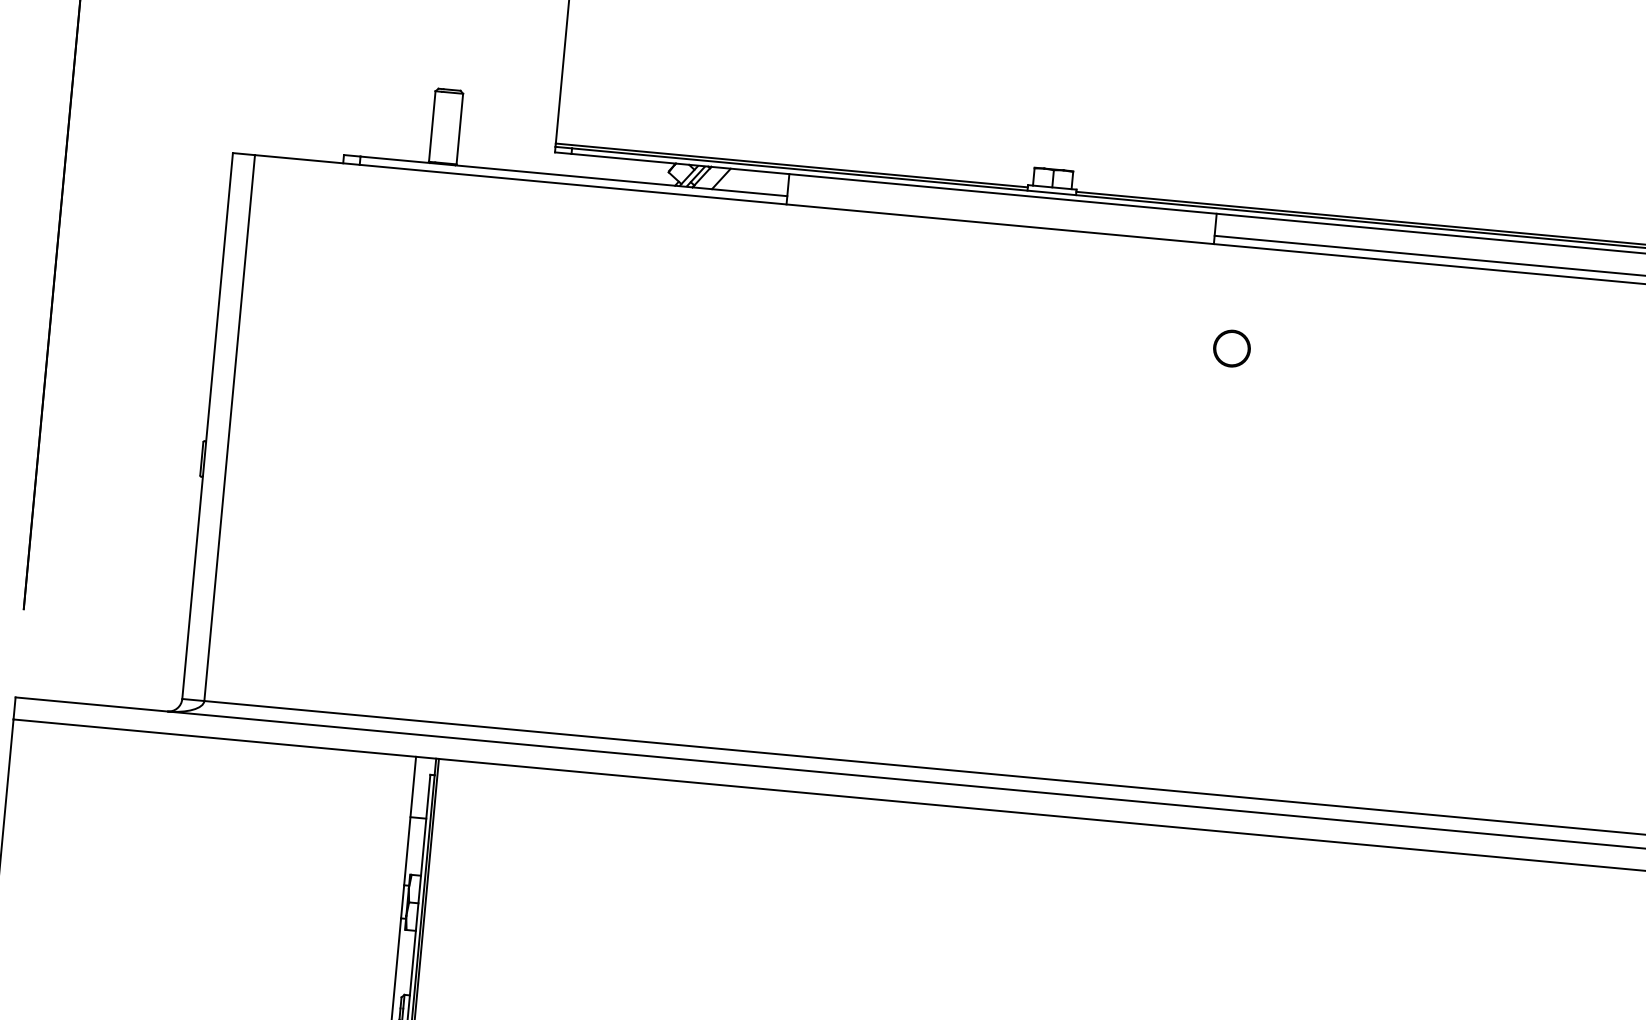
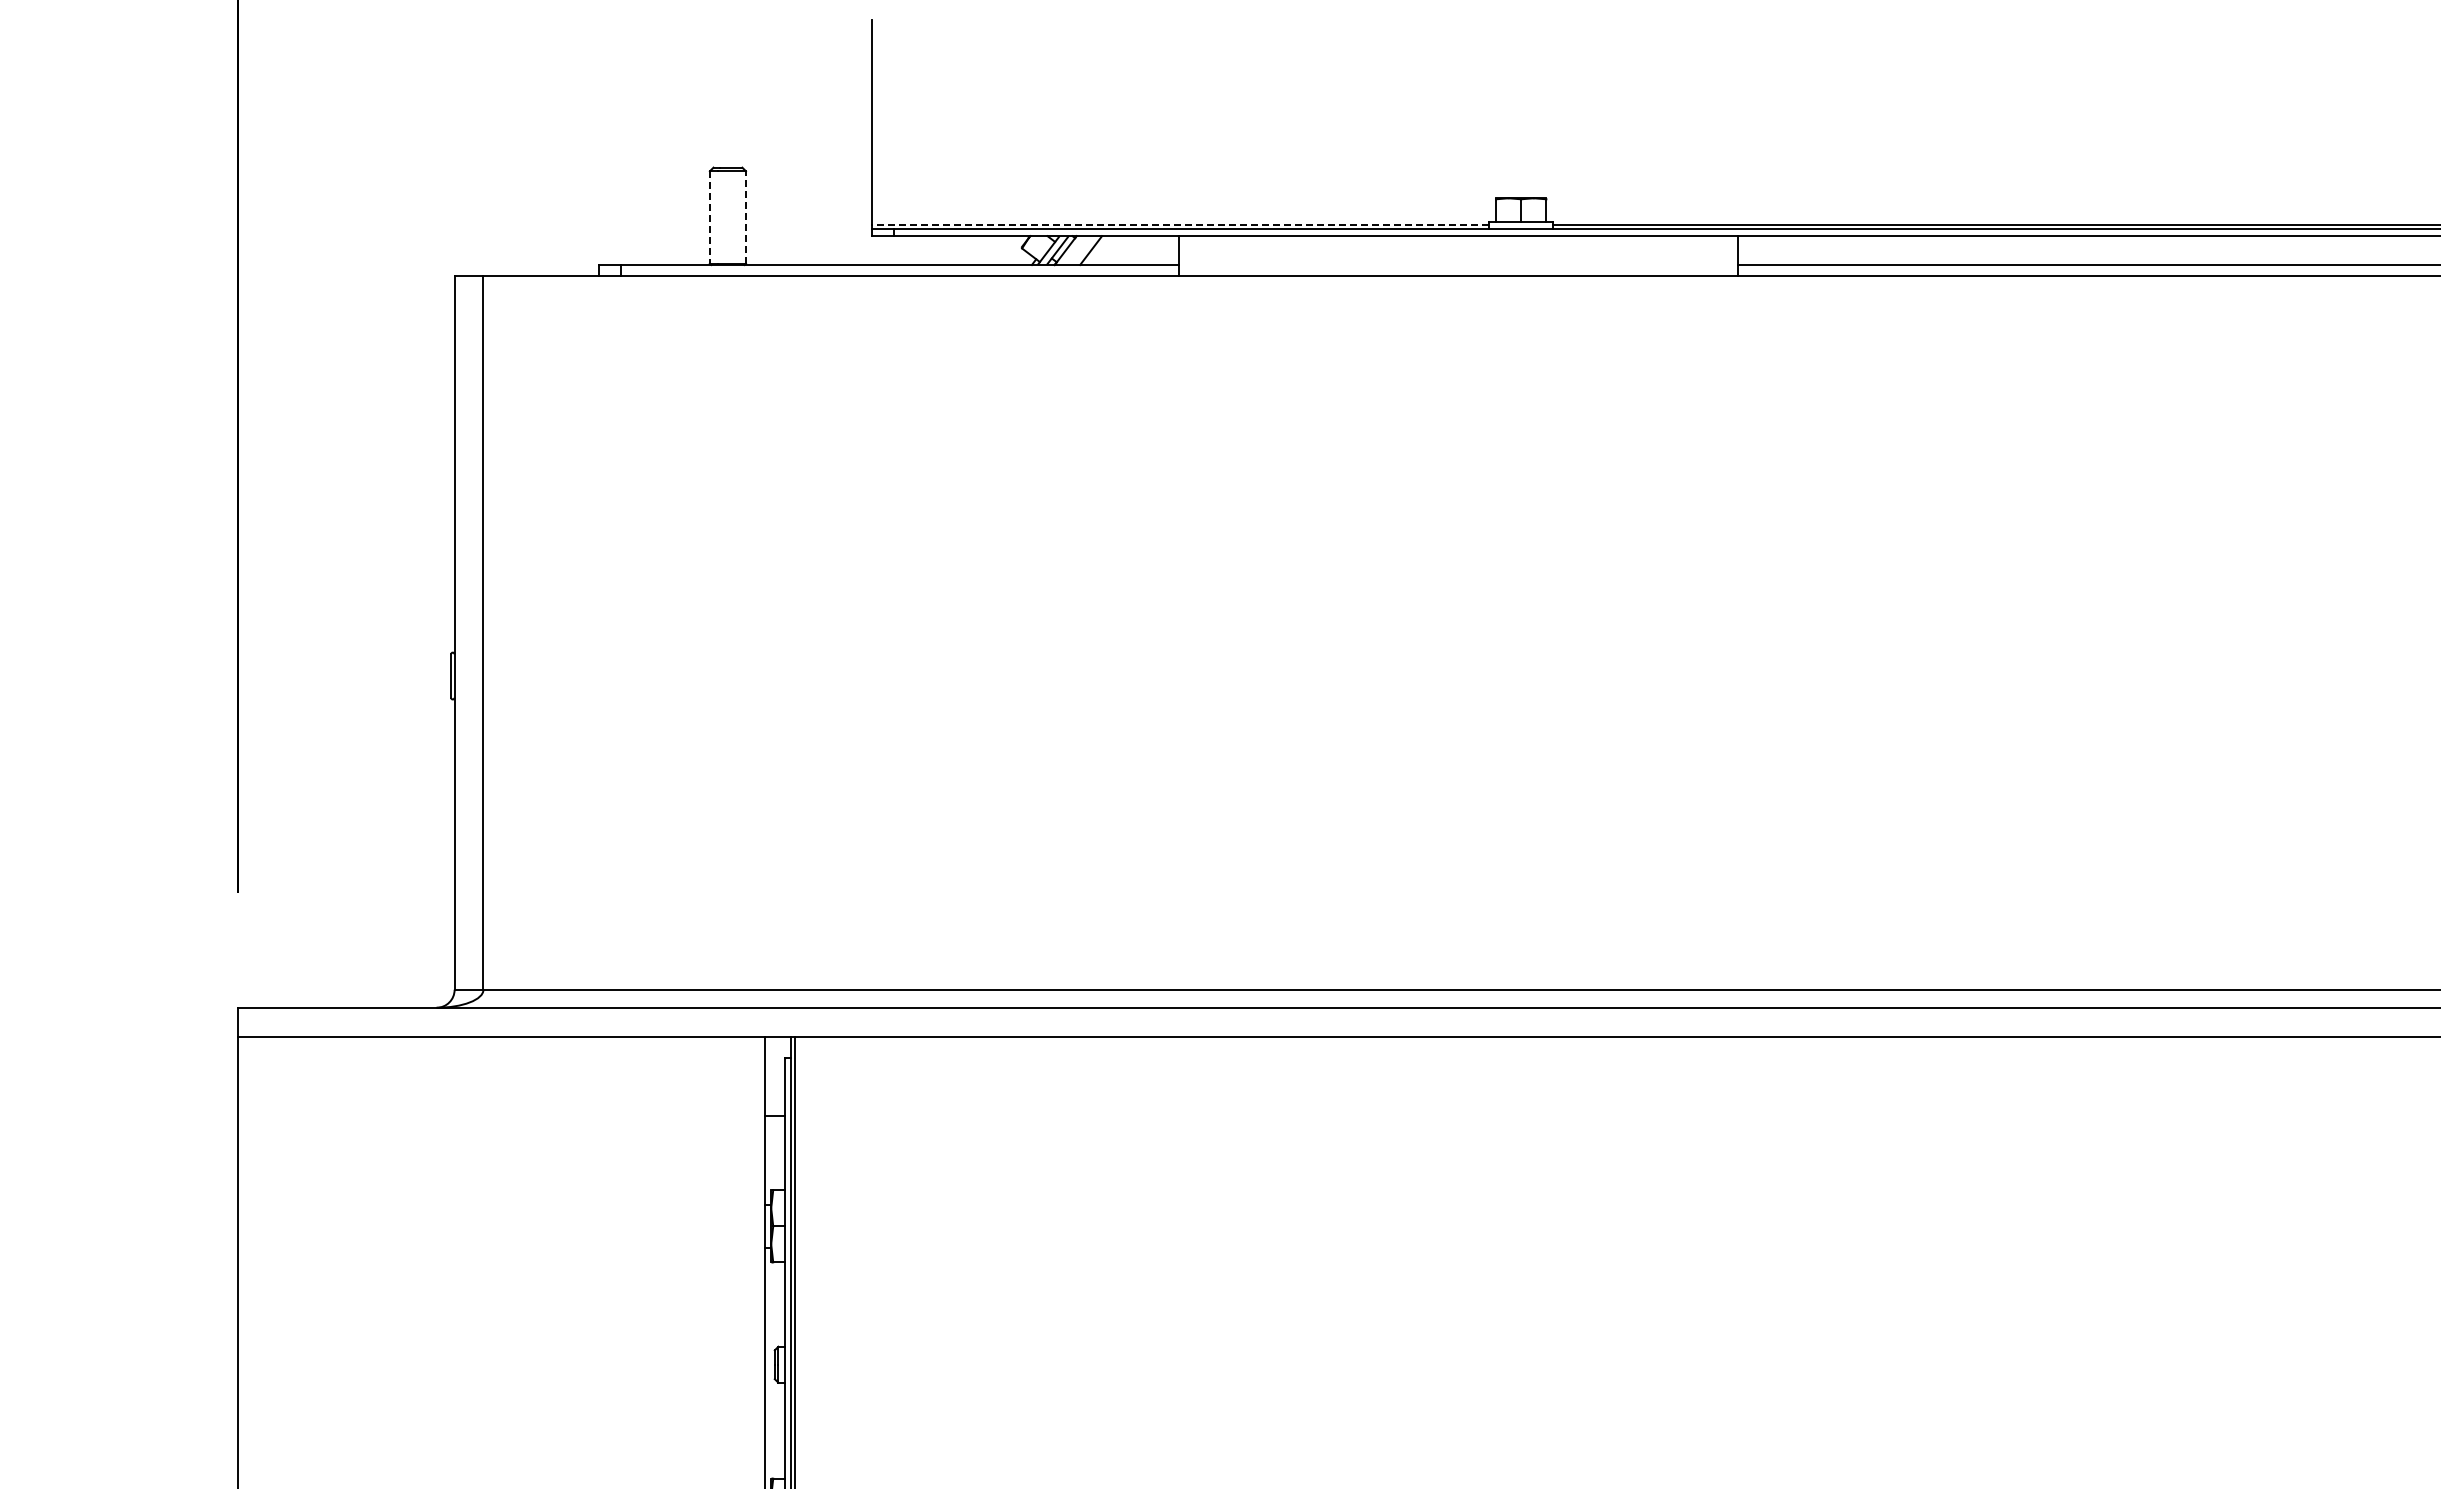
line: (431, 126) -> (709, 217), solid -> dashed
line: (459, 128) -> (745, 216), solid -> dashed
line: (791, 165) -> (1180, 224), solid -> dashed
part: (1231, 348) -> (1773, 408), removed

